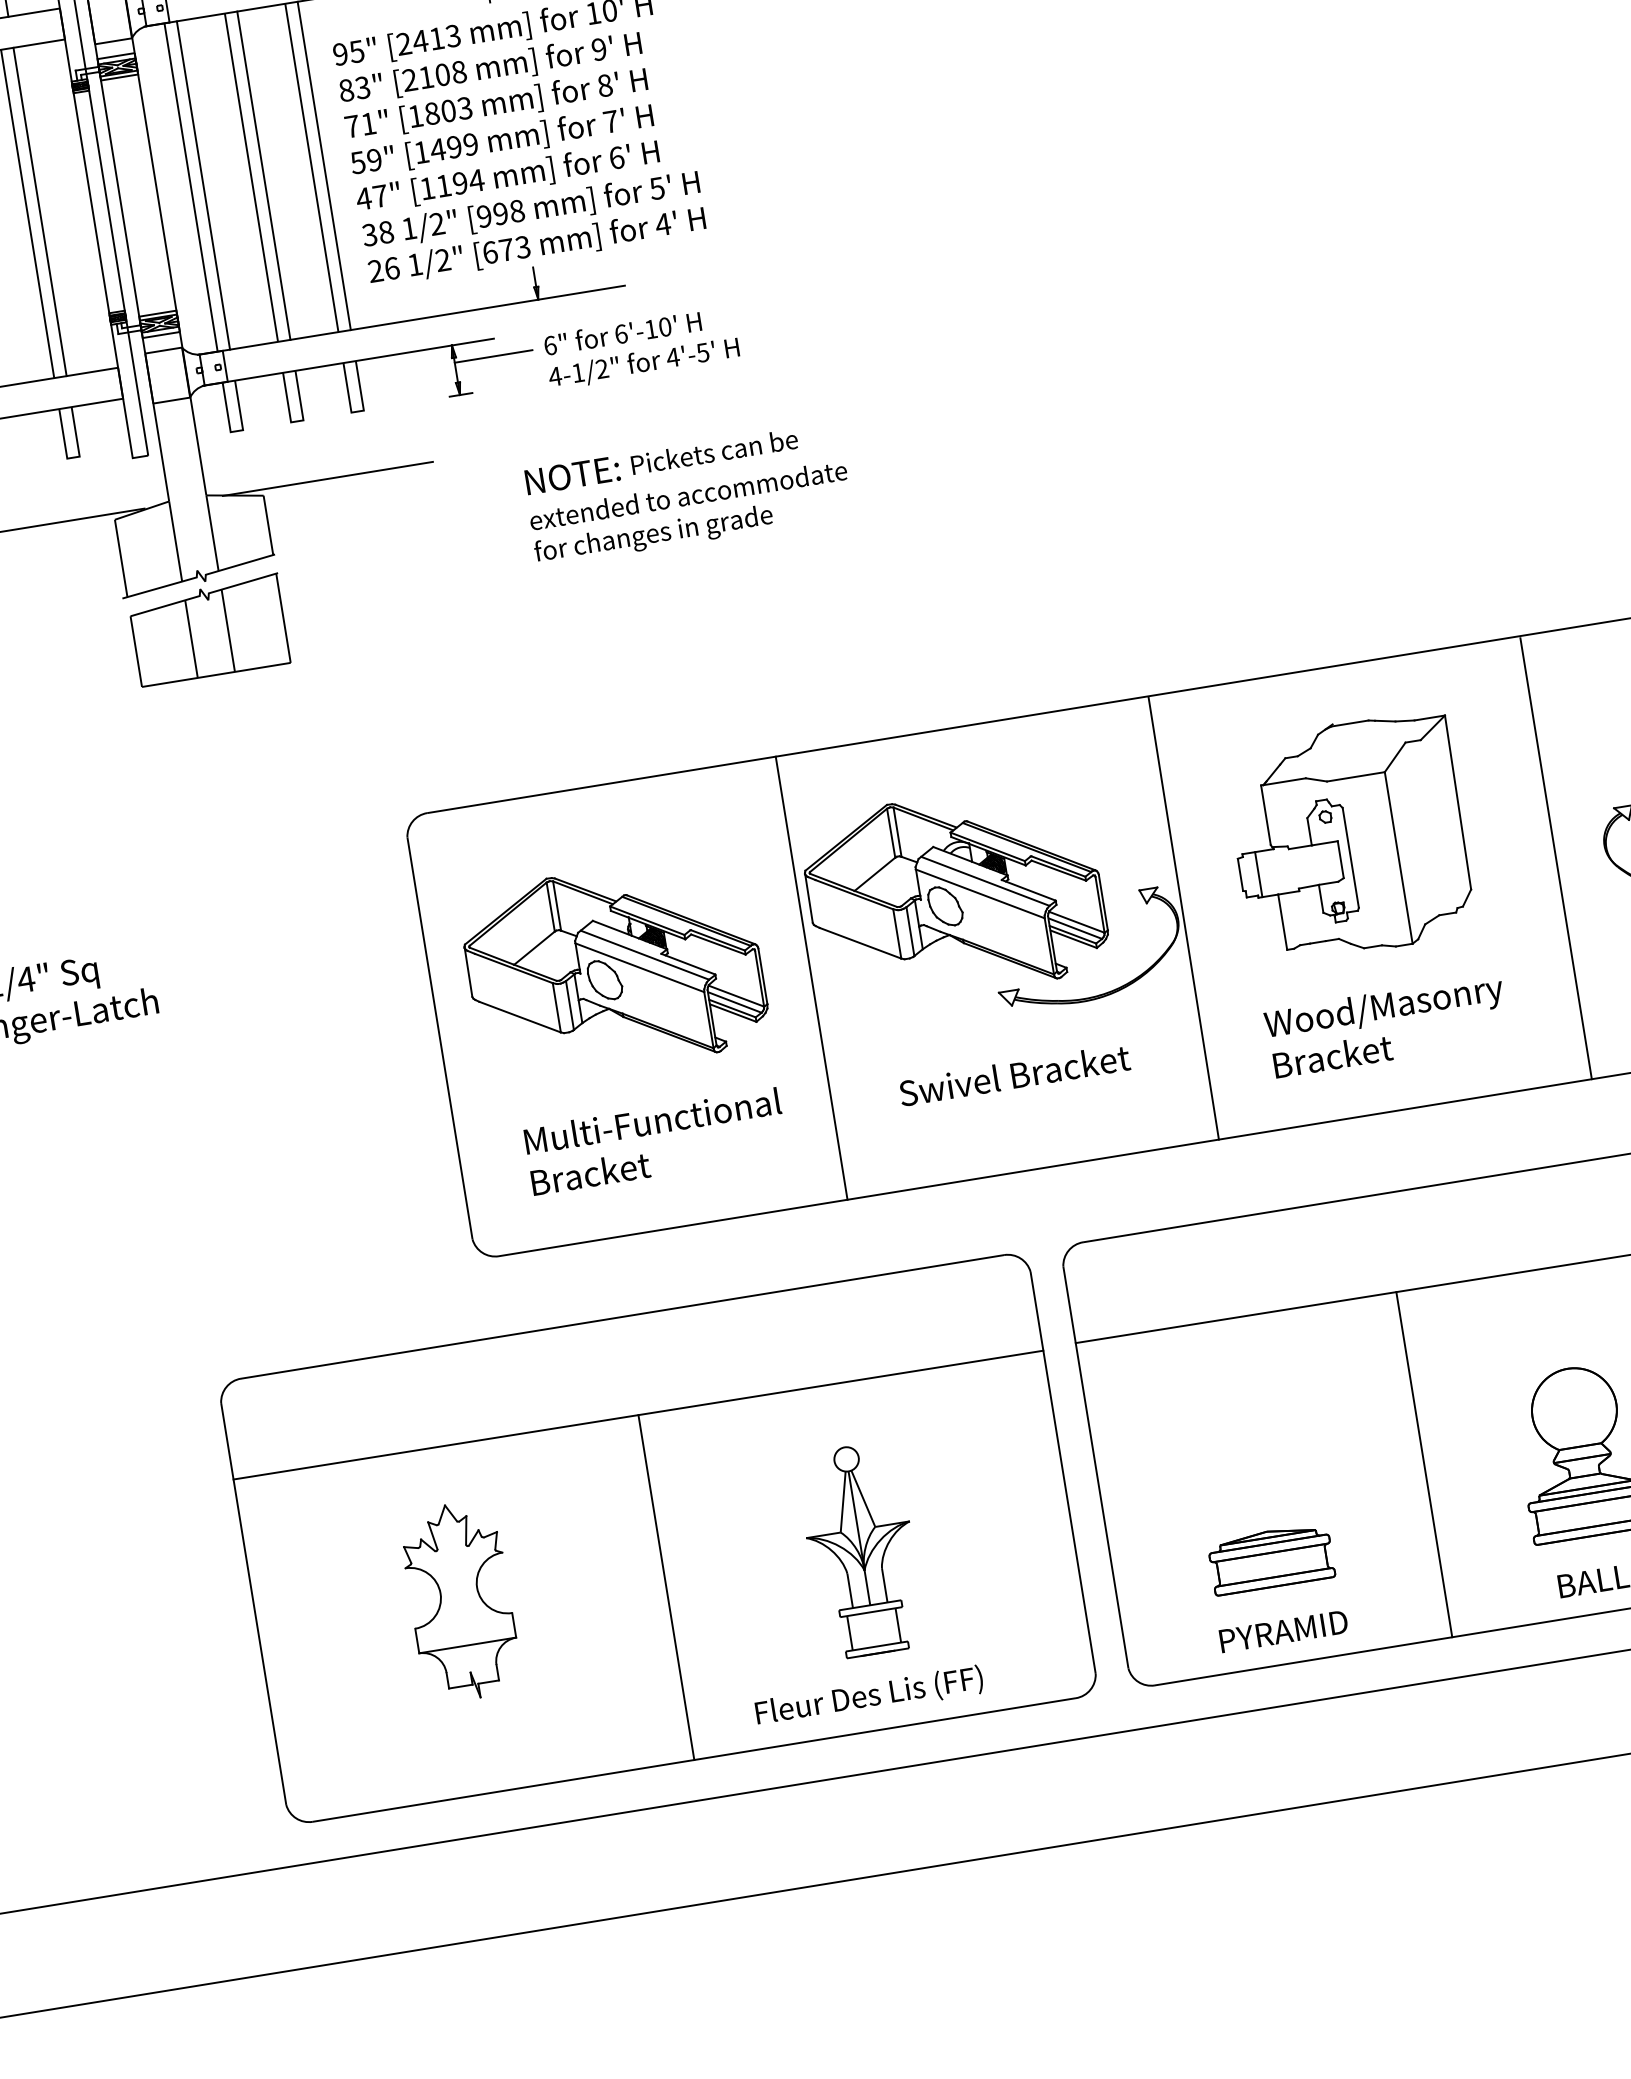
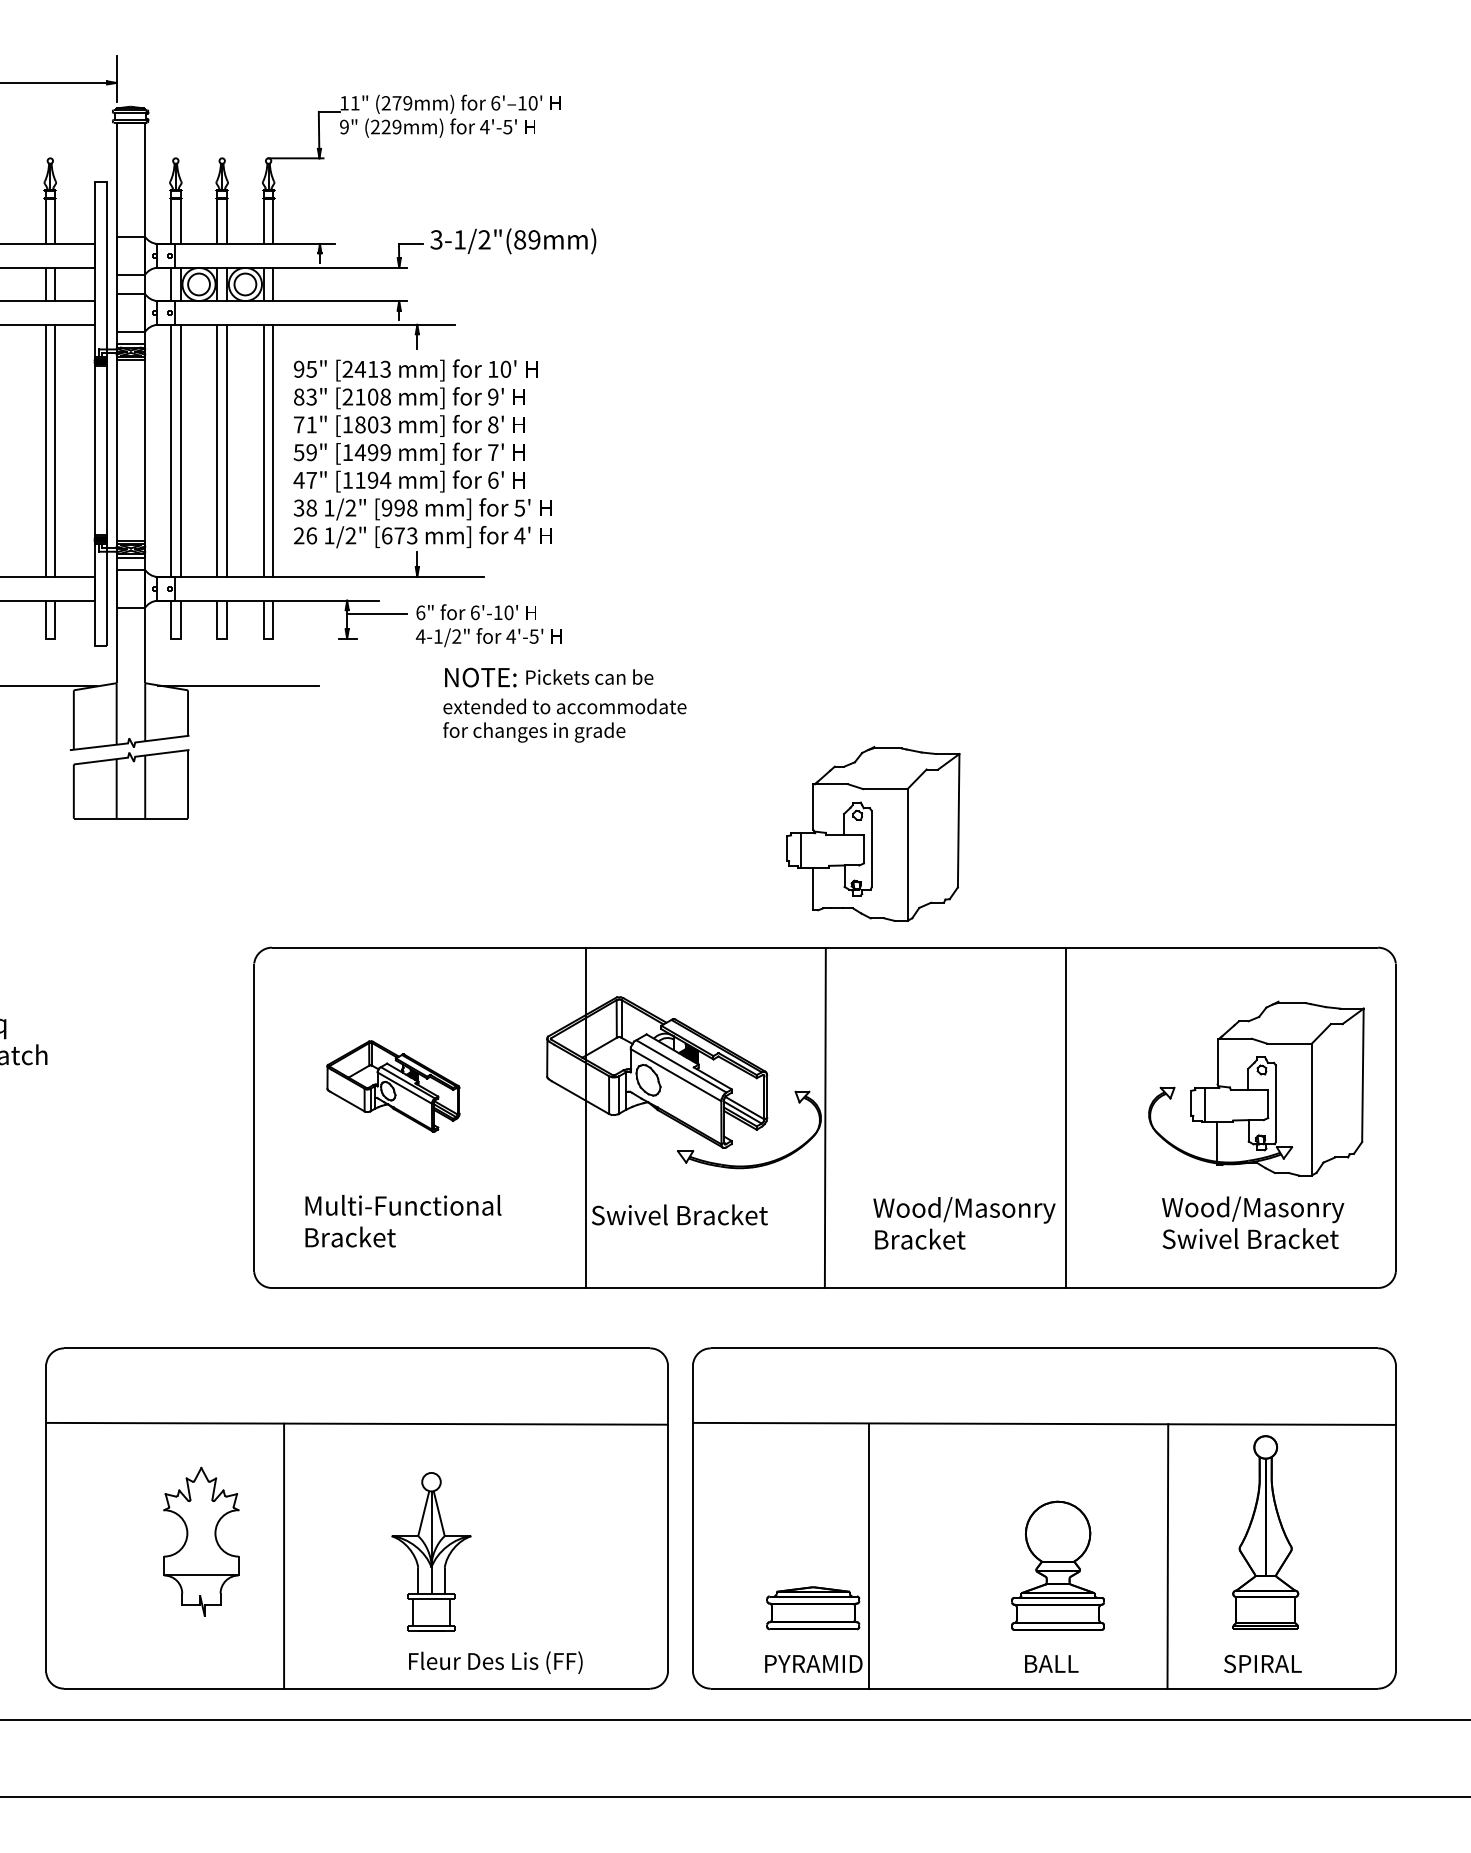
text: (687, 492) -> (564, 704), moved
part: (1349, 837) -> (873, 833), moved
line: (1556, 858) -> (1066, 1118), moved
part: (614, 968) -> (393, 1086), size x0.6
line: (811, 977) -> (585, 1117), moved
line: (1424, 1463) -> (869, 1555), moved
part: (861, 1549) -> (431, 1551), moved
line: (666, 1586) -> (284, 1555), moved

